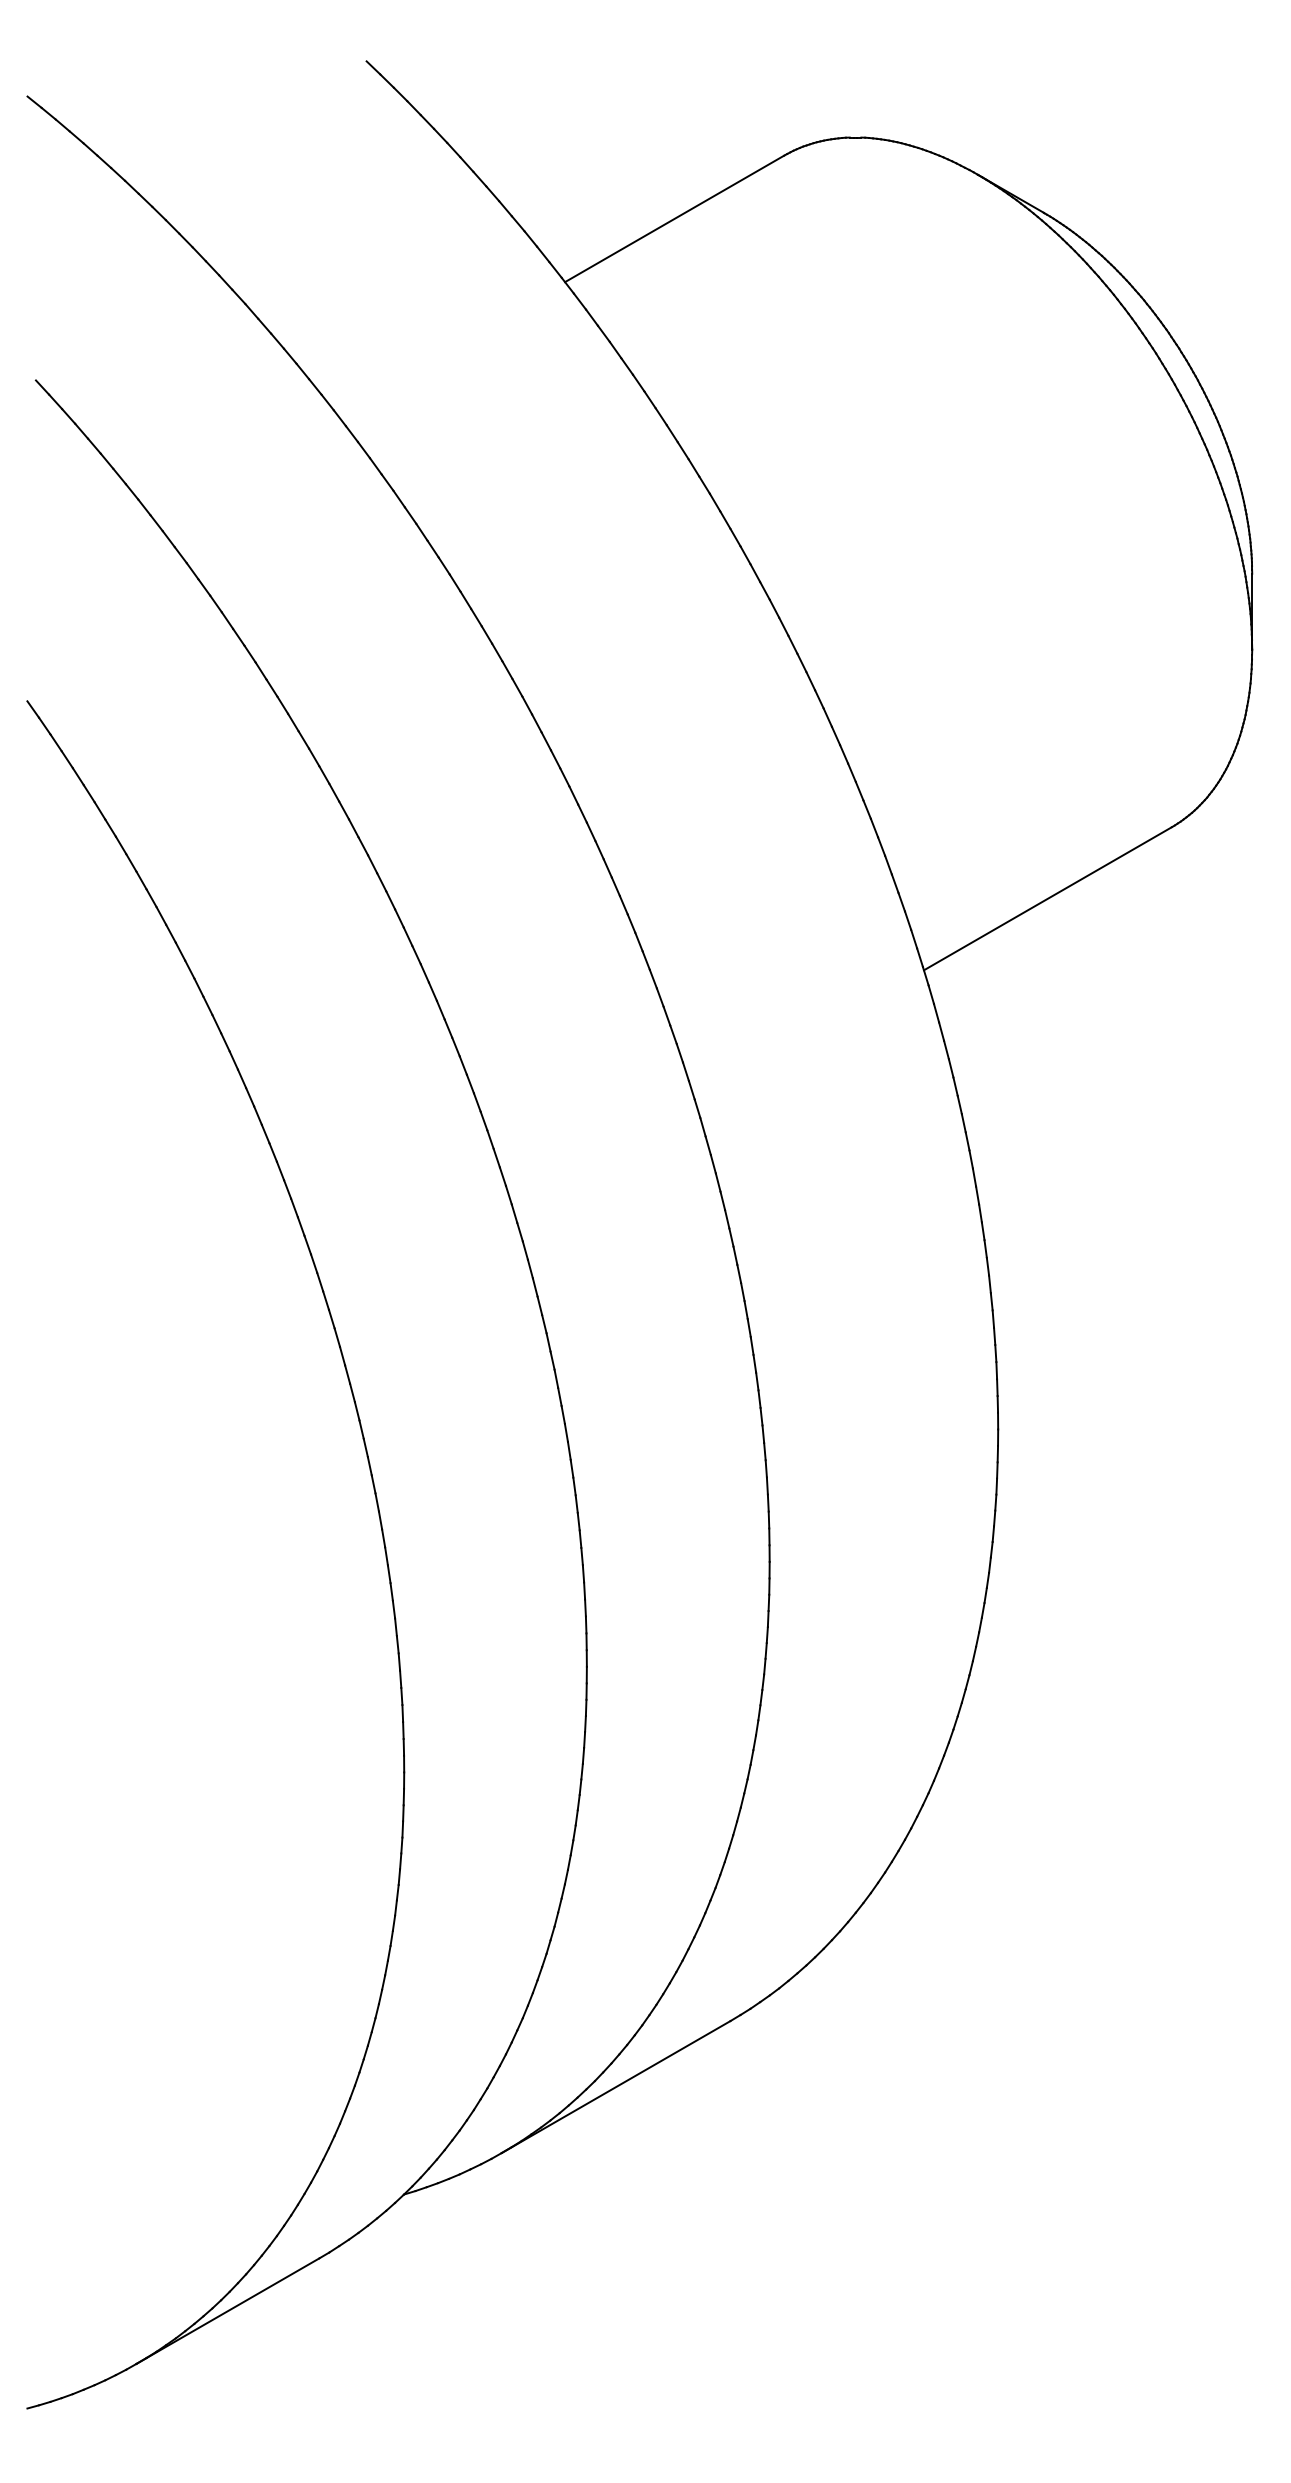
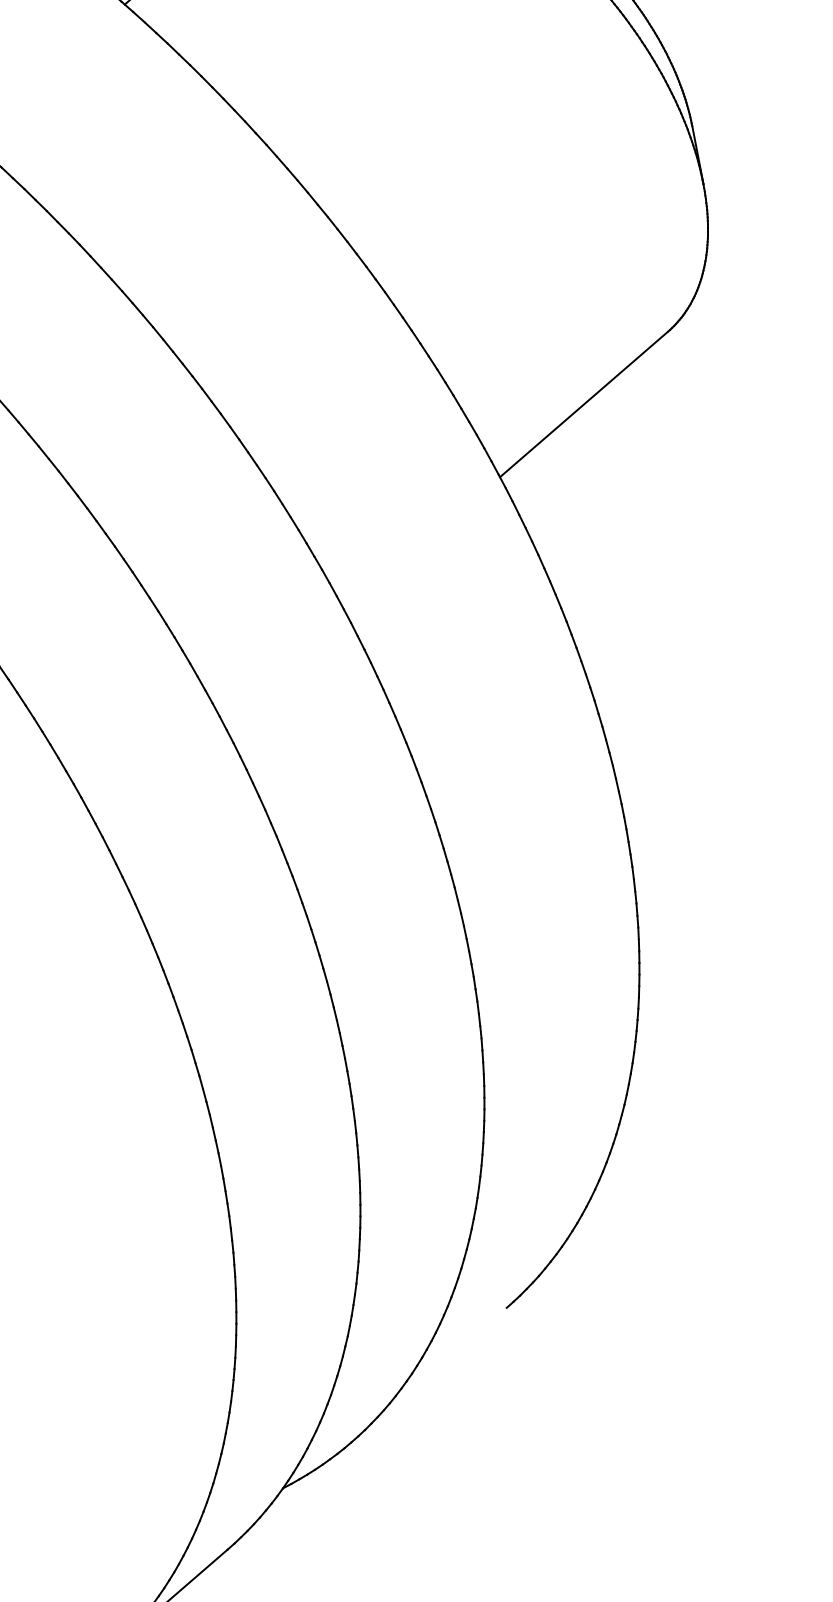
line: (615, 2086) -> (428, 1374), removed

